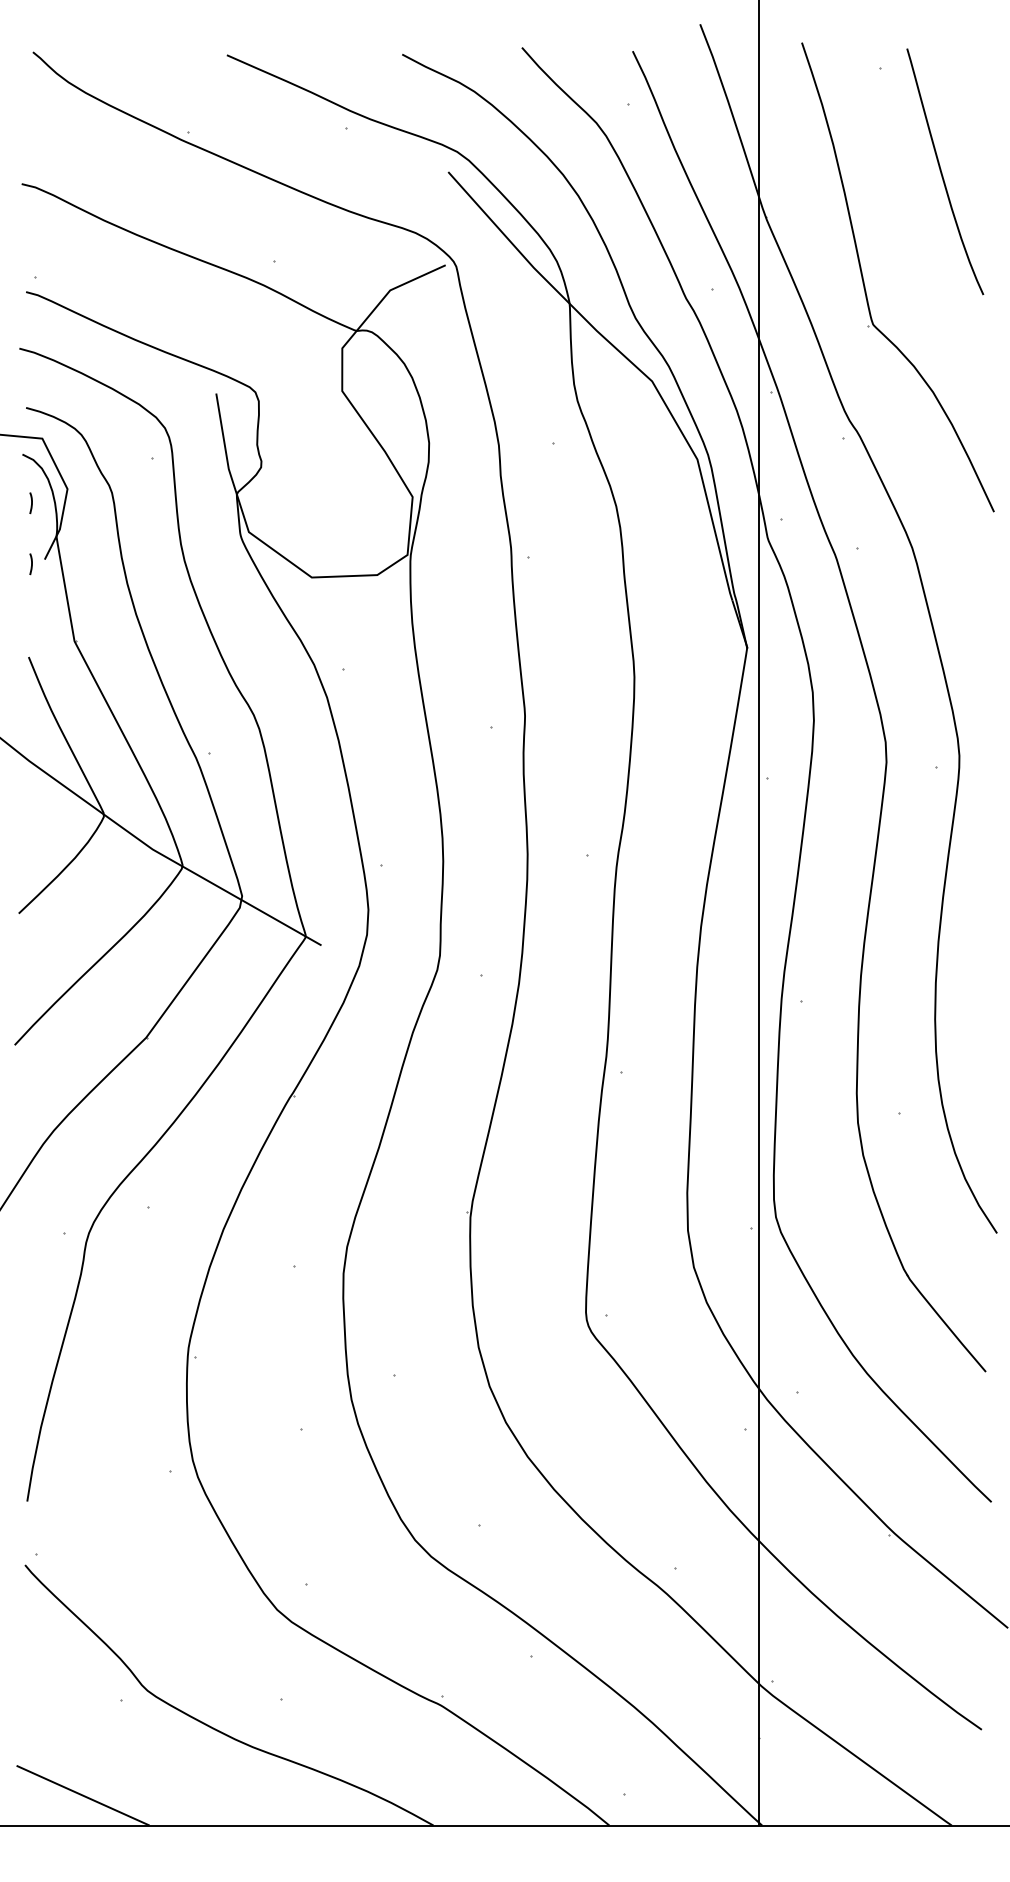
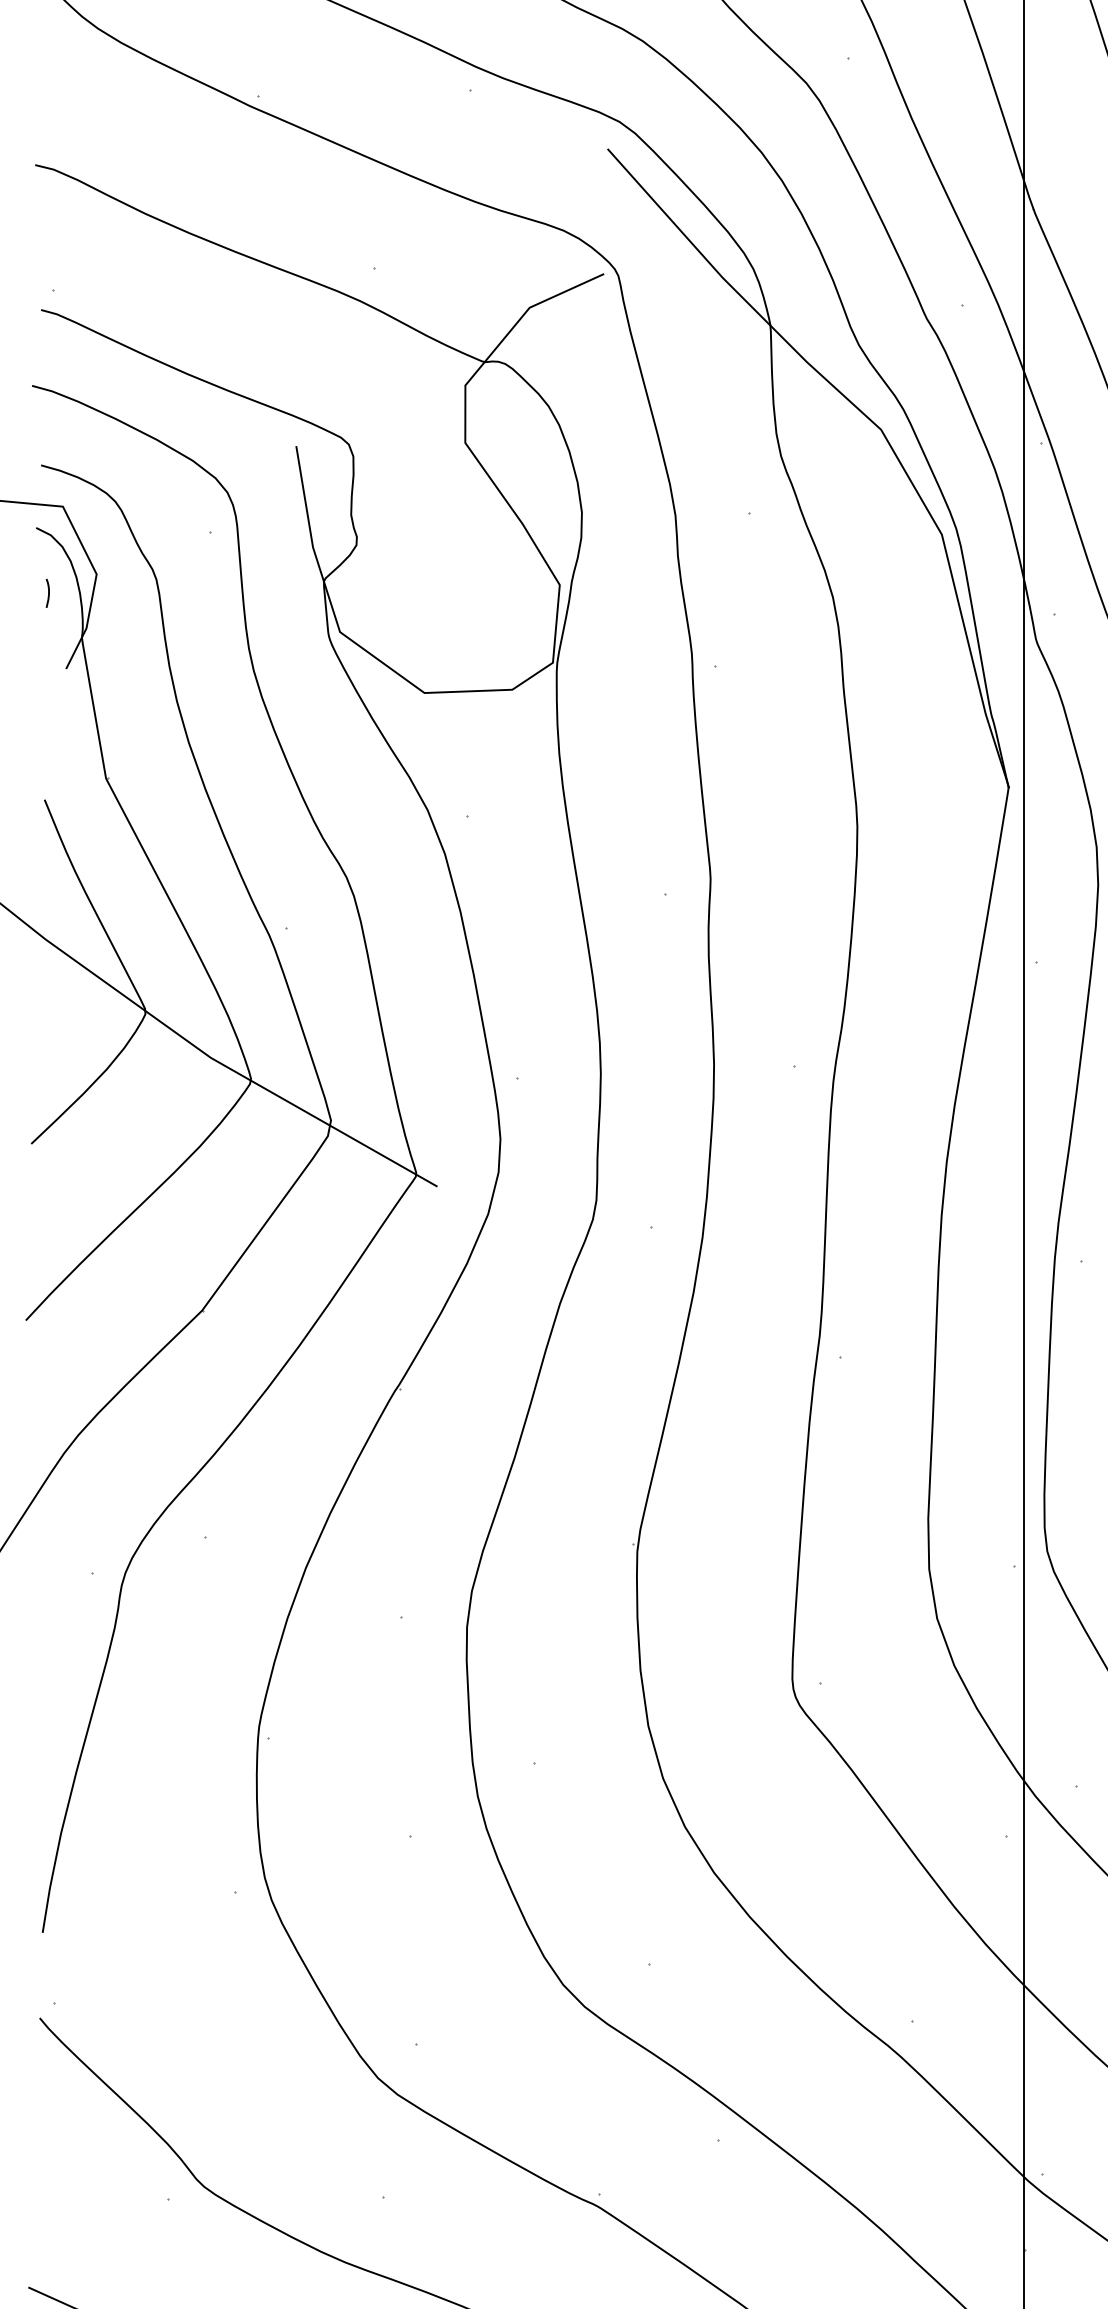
line: (31, 564) -> (48, 675), removed

